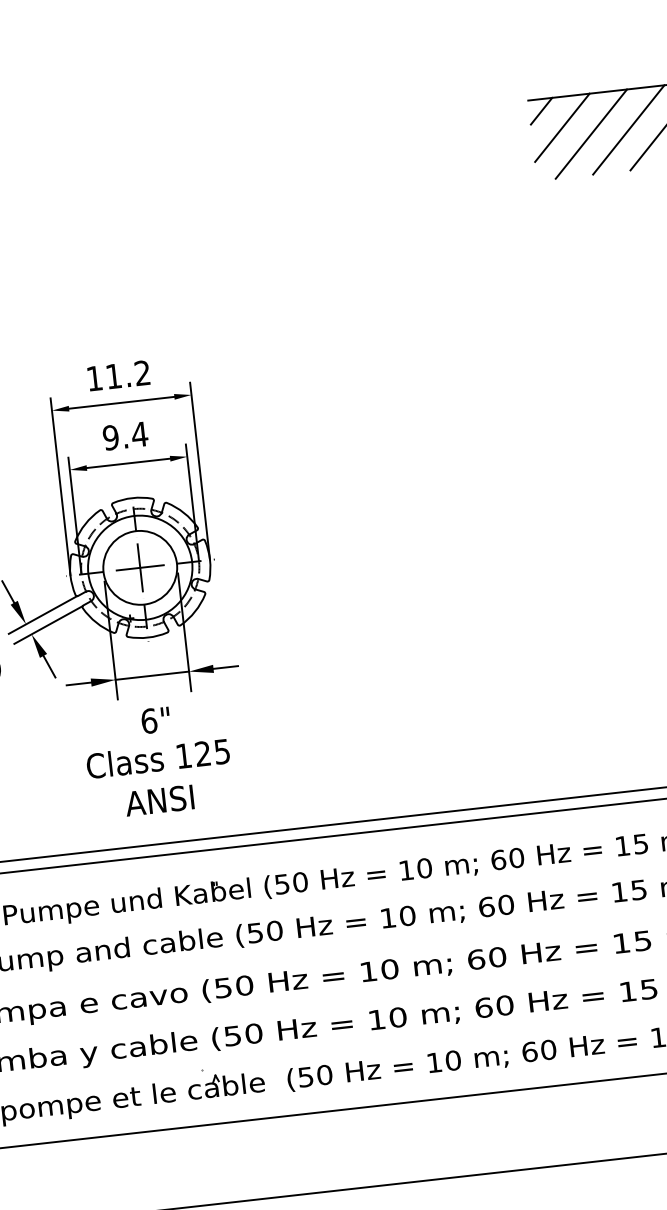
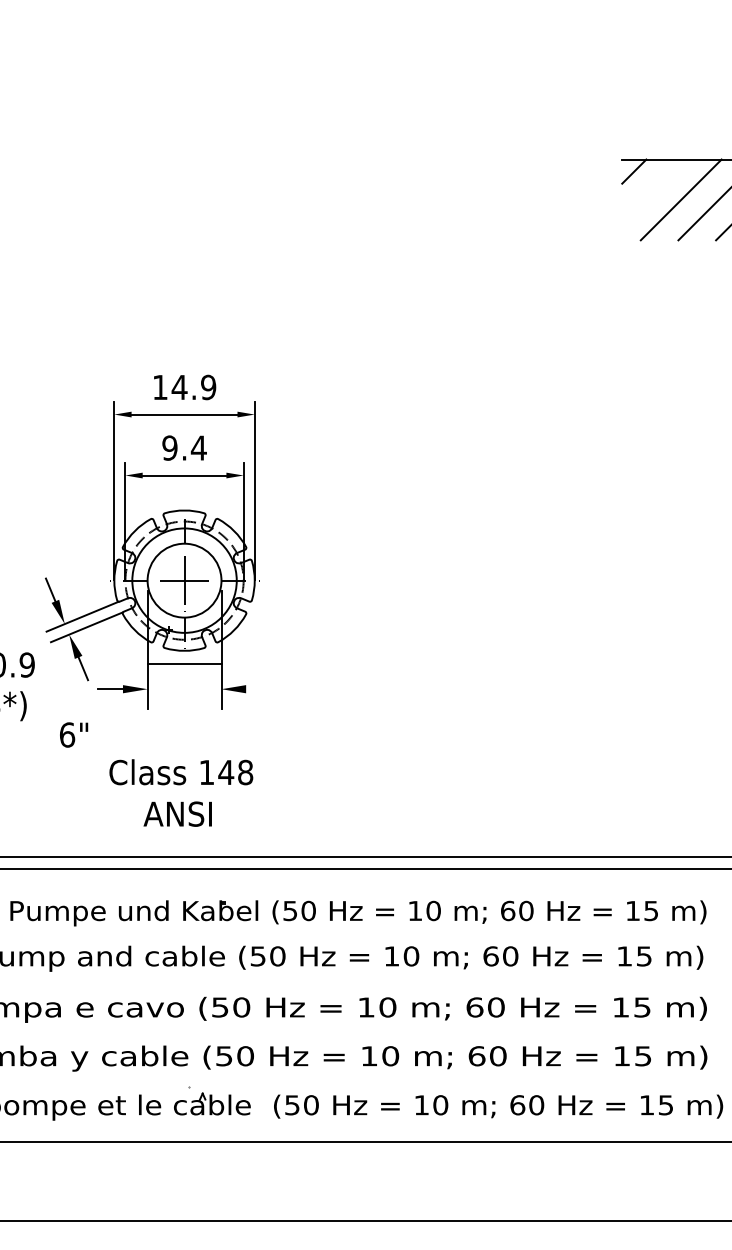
line: (562, 127) -> (653, 190), removed
text: (127, 374) -> (193, 387), 11.2 -> 14.9
line: (225, 667) -> (258, 689), removed
line: (152, 676) -> (184, 664), moved
text: (156, 719) -> (74, 734), moved
text: (212, 752) -> (235, 772), 125 -> 148

